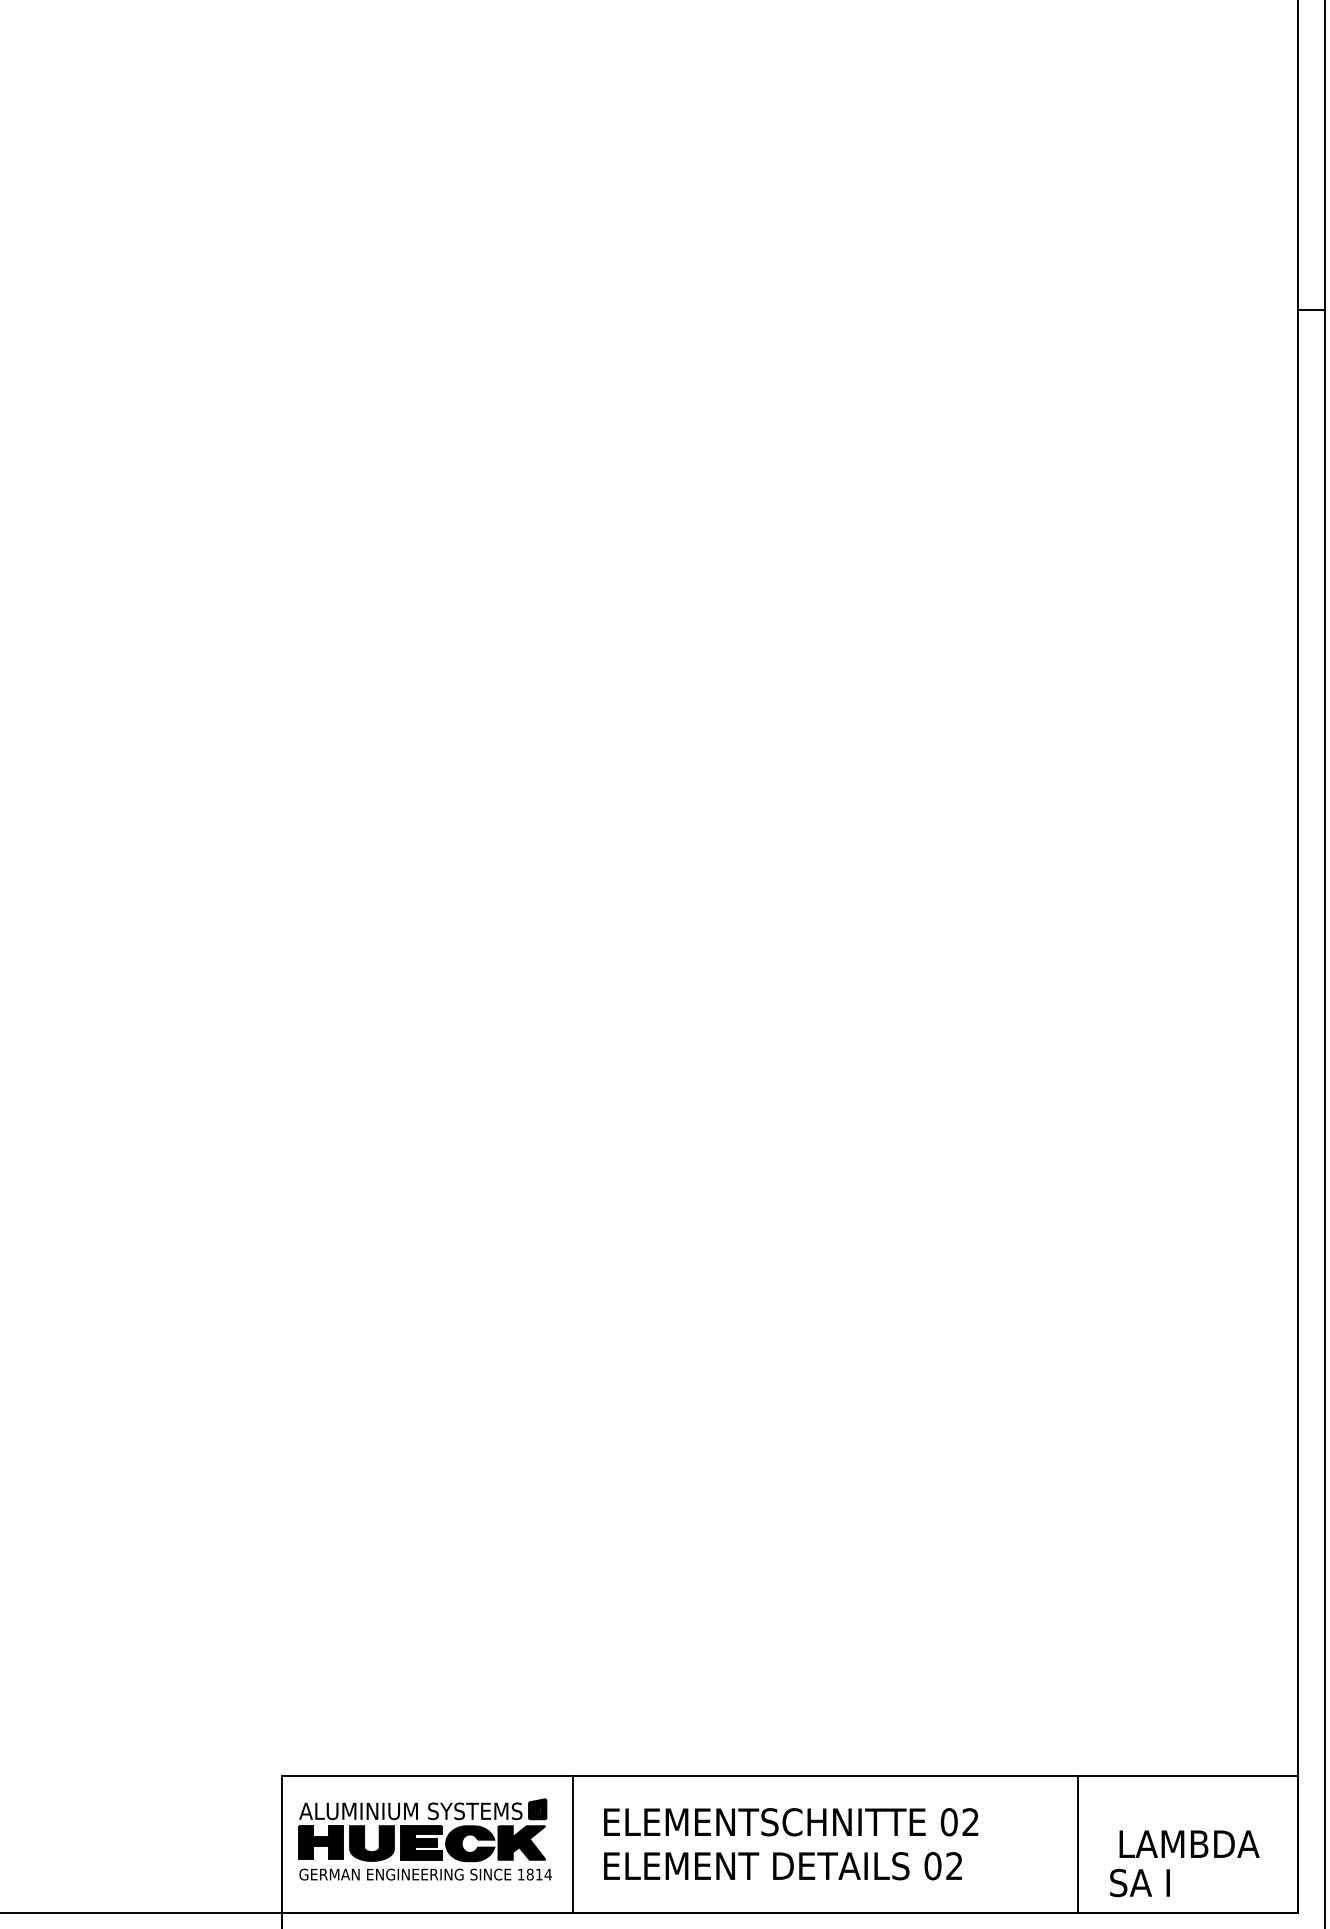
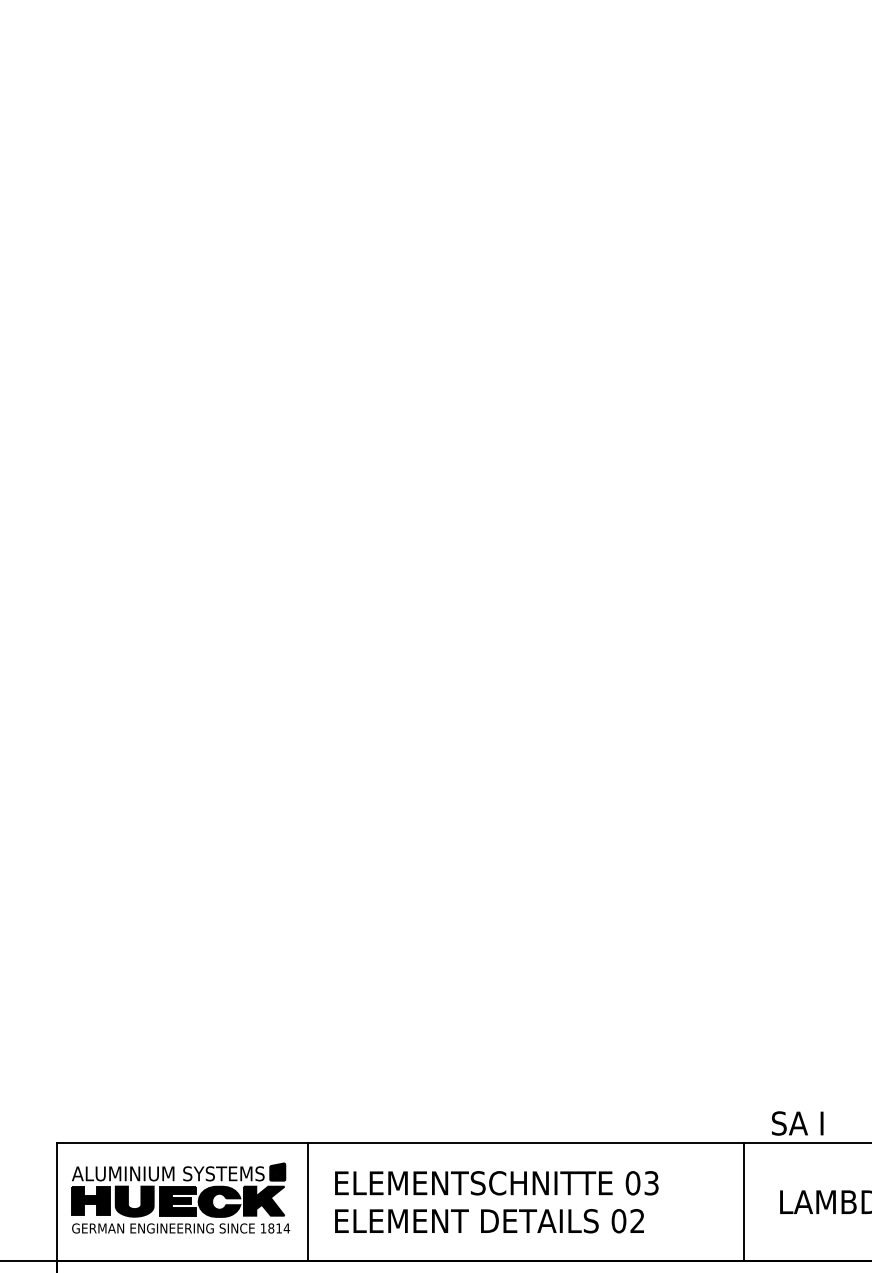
text: (970, 1822) -> (651, 1183), 02 -> 03
text: (1139, 1882) -> (797, 1123), moved

